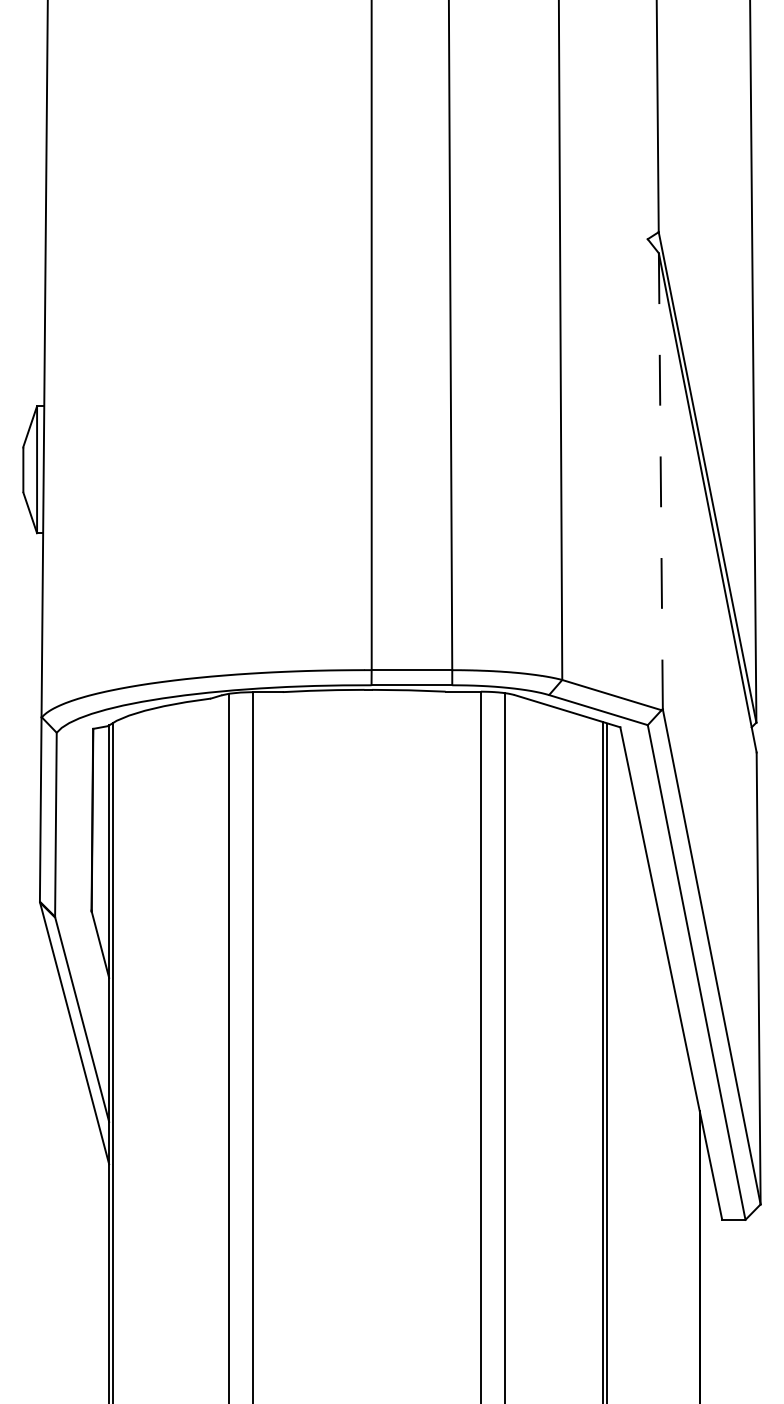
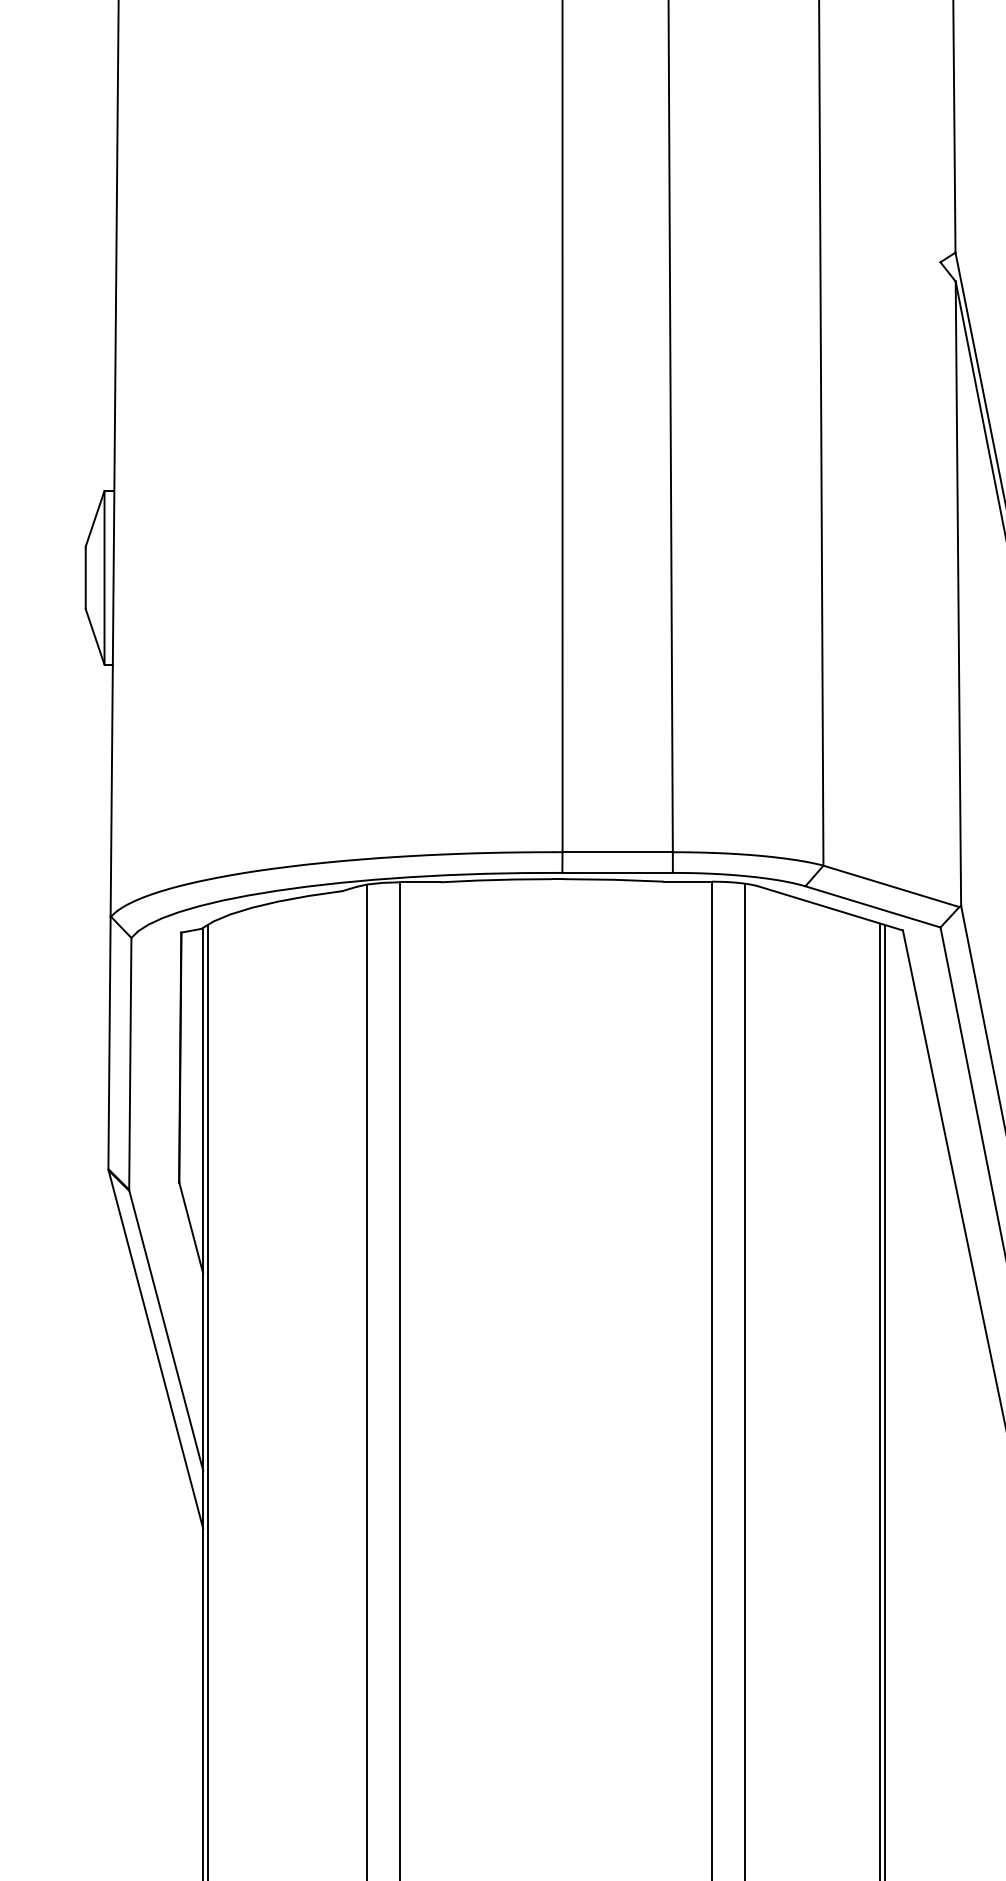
line: (660, 481) -> (957, 593), dashed -> solid

